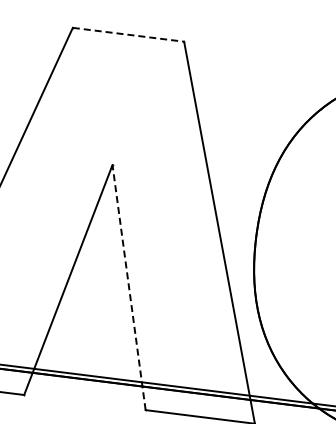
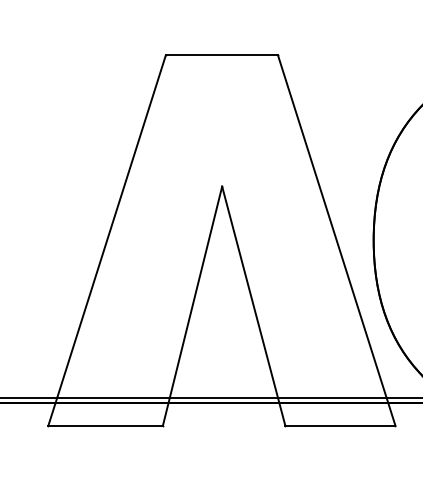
line: (129, 35) -> (222, 55), dashed -> solid
line: (128, 287) -> (253, 306), dashed -> solid

